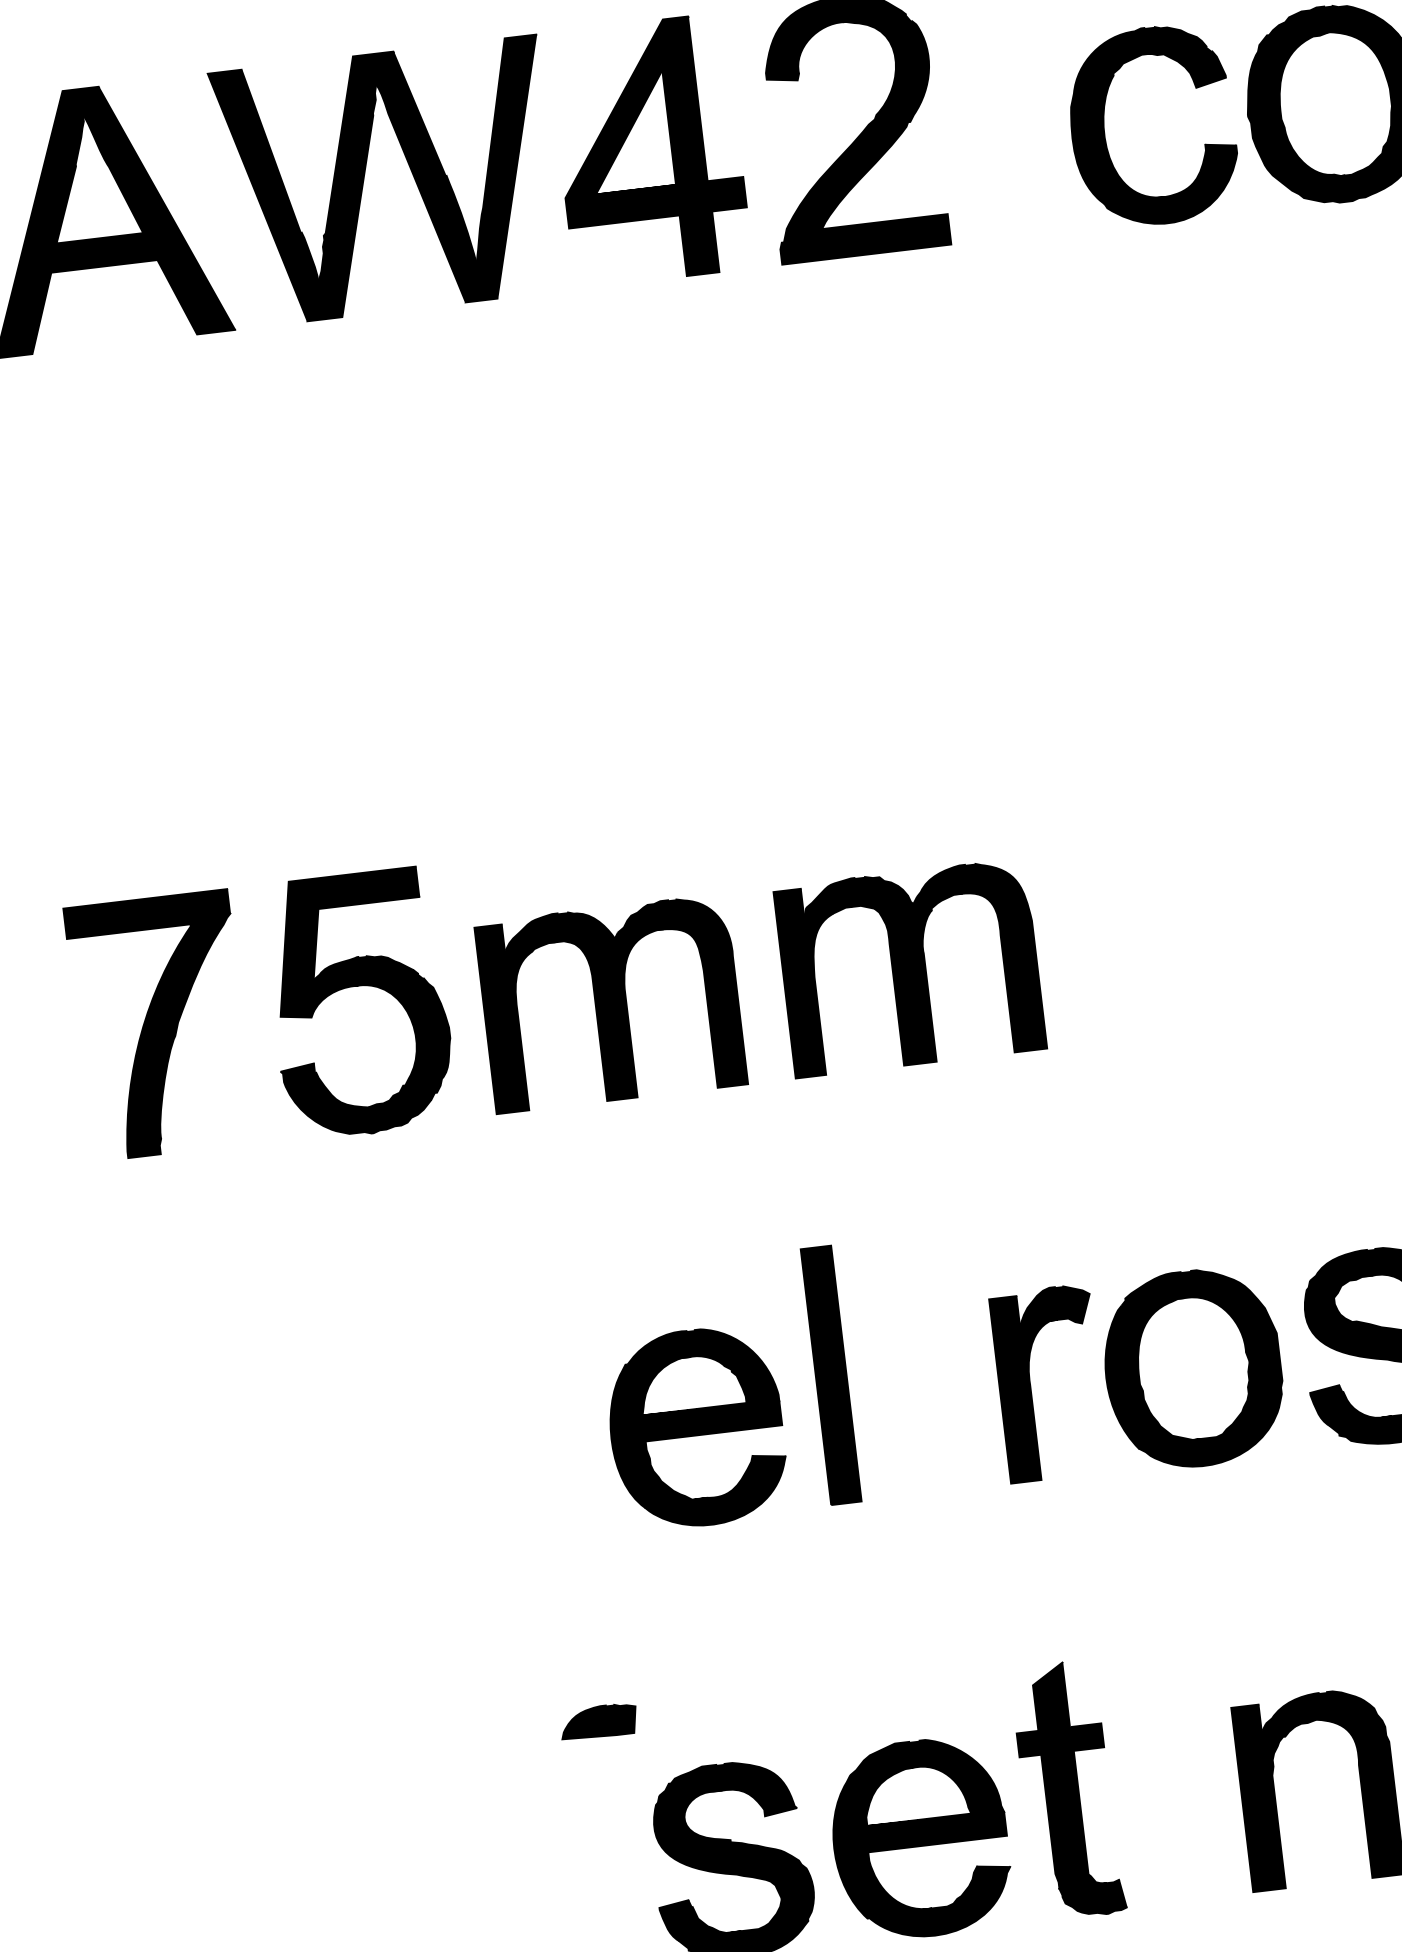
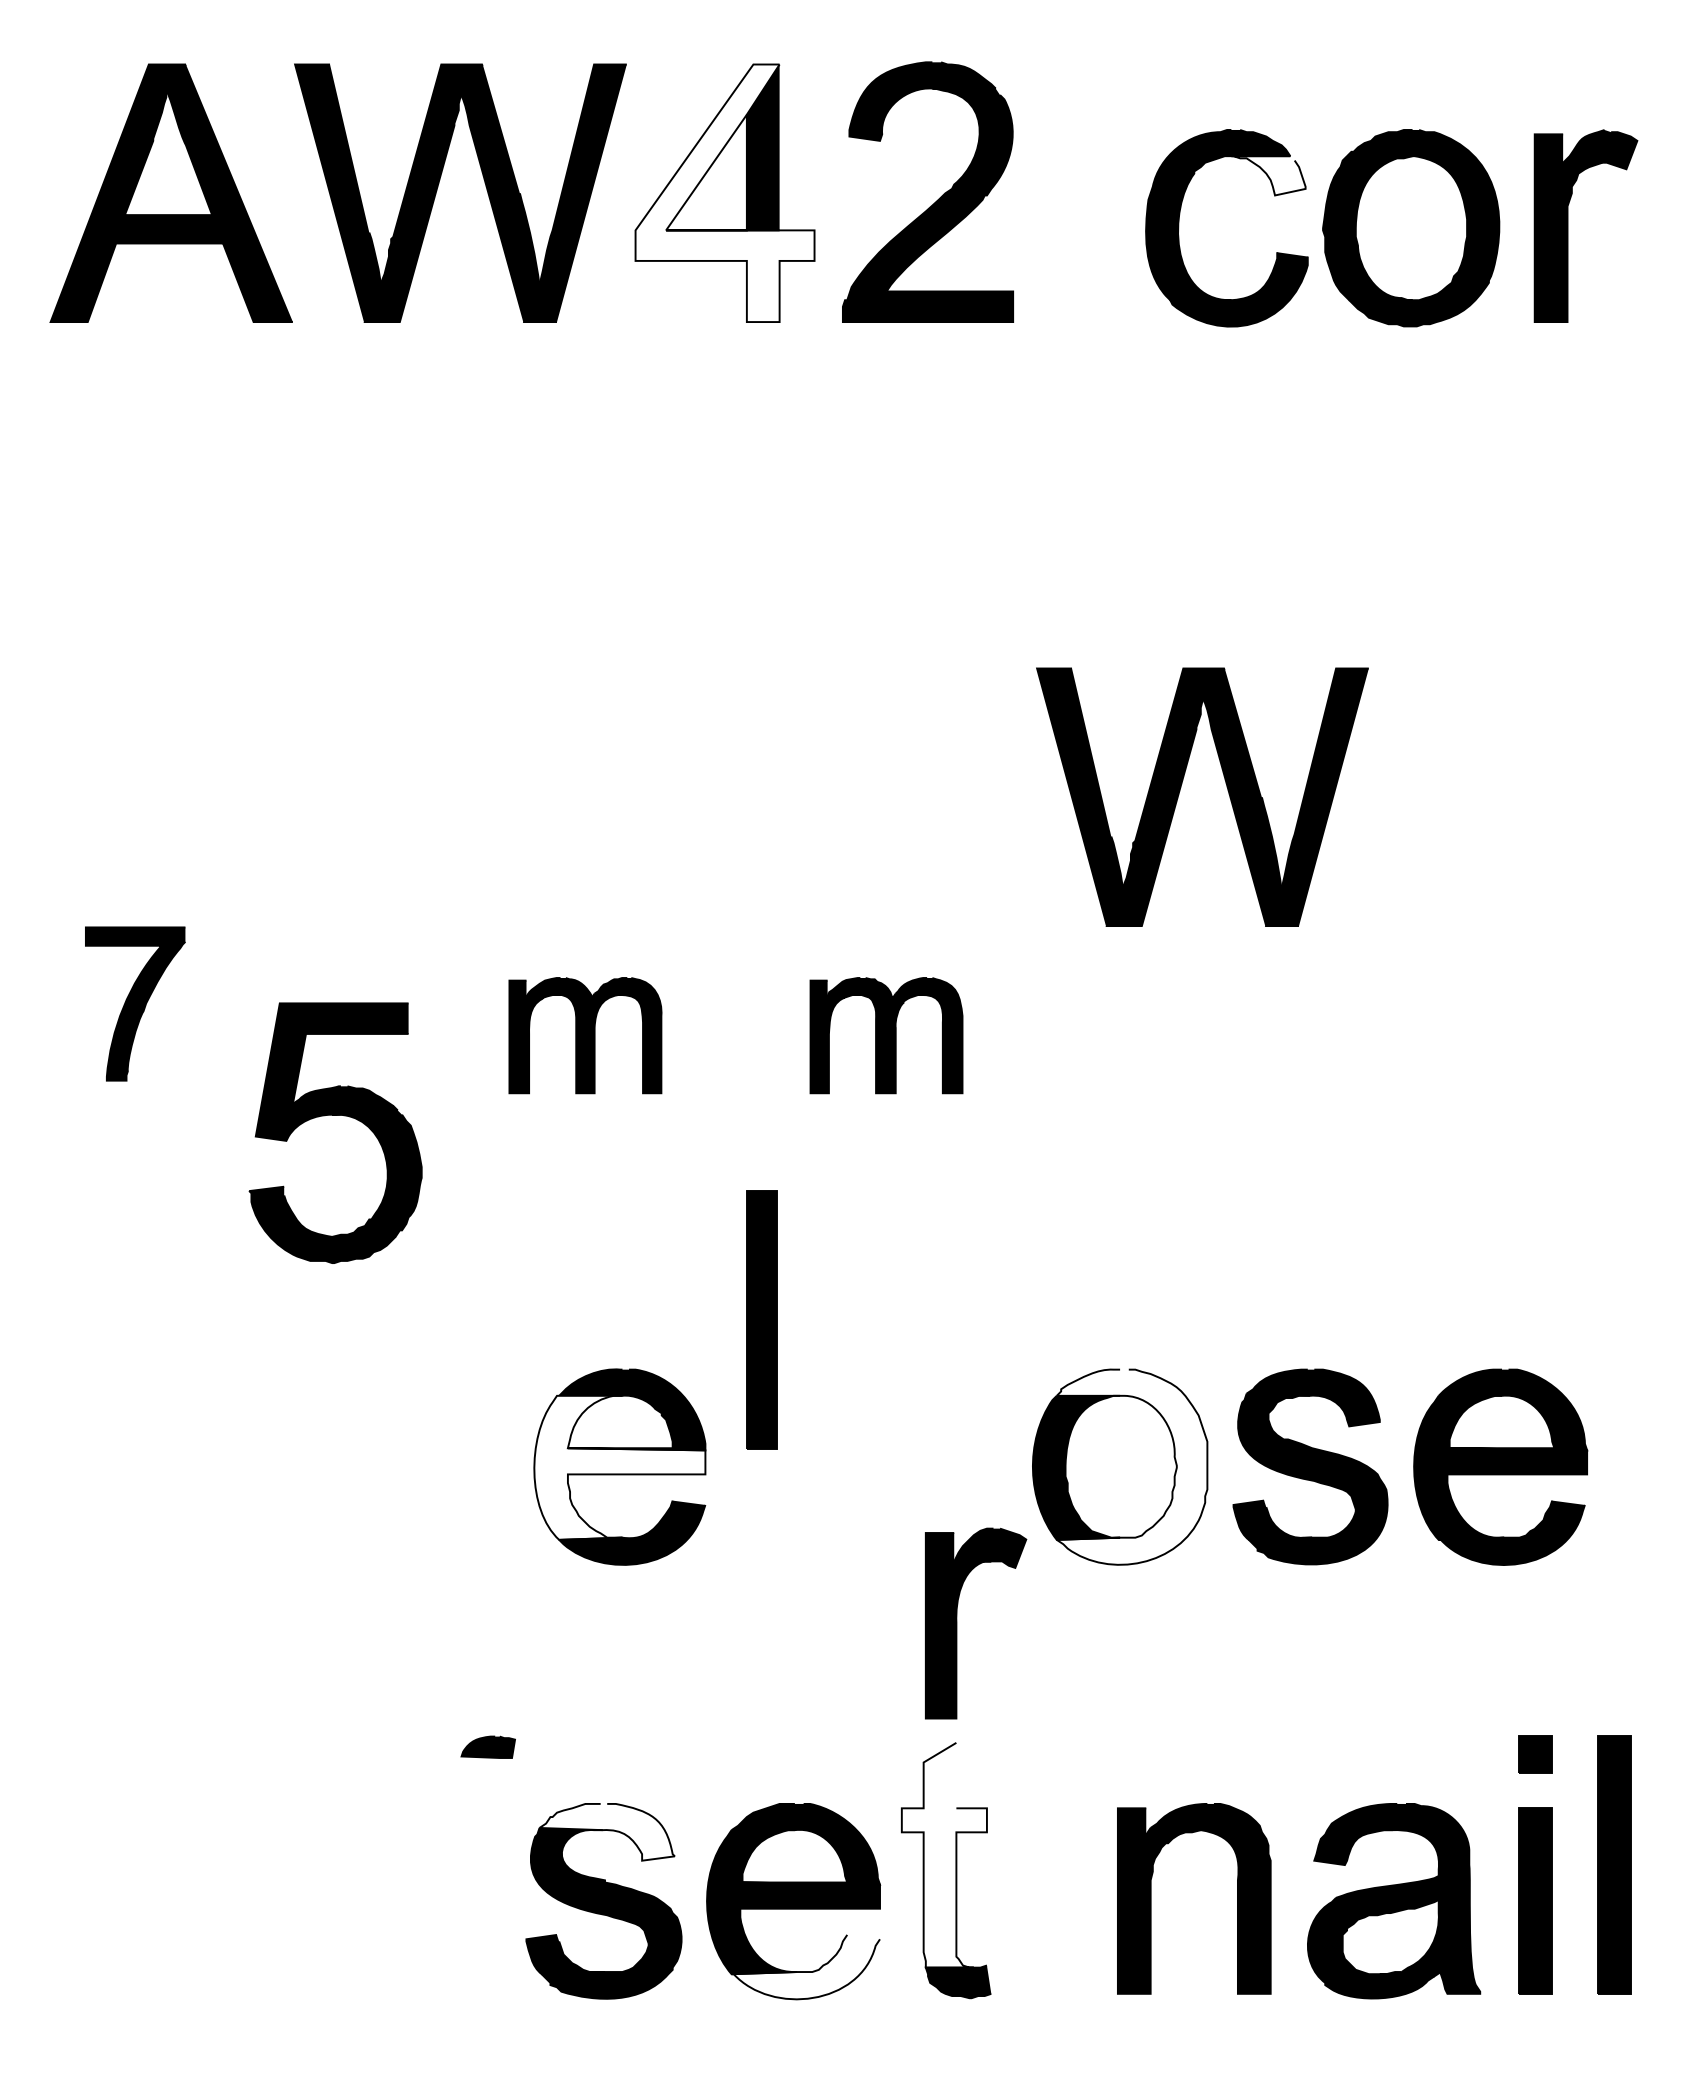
fill: (1187, 68) -> (1268, 175), removed
fill: (649, 151) -> (724, 193), removed
part: (1173, 690) -> (1180, 791), added
part: (910, 967) -> (886, 1035), size x0.6
part: (357, 986) -> (335, 1115), moved
part: (611, 1003) -> (585, 1035), size x0.6
part: (160, 1025) -> (135, 1003), size x0.6
fill: (1204, 1366) -> (1131, 1466), removed
part: (830, 1375) -> (761, 1319), moved
part: (1031, 1385) -> (957, 1623), moved
fill: (696, 1428) -> (619, 1467), removed
part: (599, 1722) -> (488, 1747), size x0.7
fill: (1063, 1774) -> (943, 1854), removed
fill: (726, 1791) -> (606, 1831), removed
fill: (939, 1901) -> (805, 1966), removed

